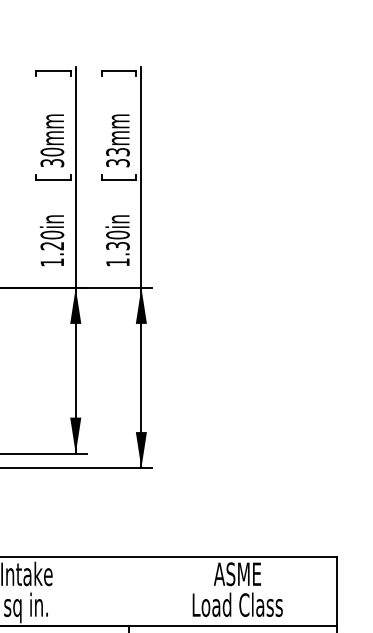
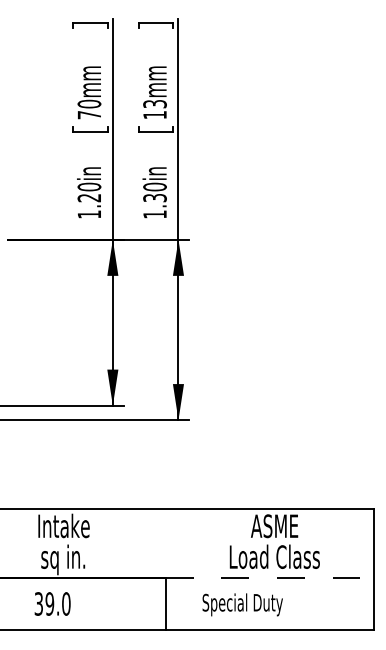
text: (52, 163) -> (89, 115), 30mm -> 70mm
text: (117, 163) -> (154, 115), 33mm -> 13mm
line: (233, 626) -> (270, 578), solid -> dashed

